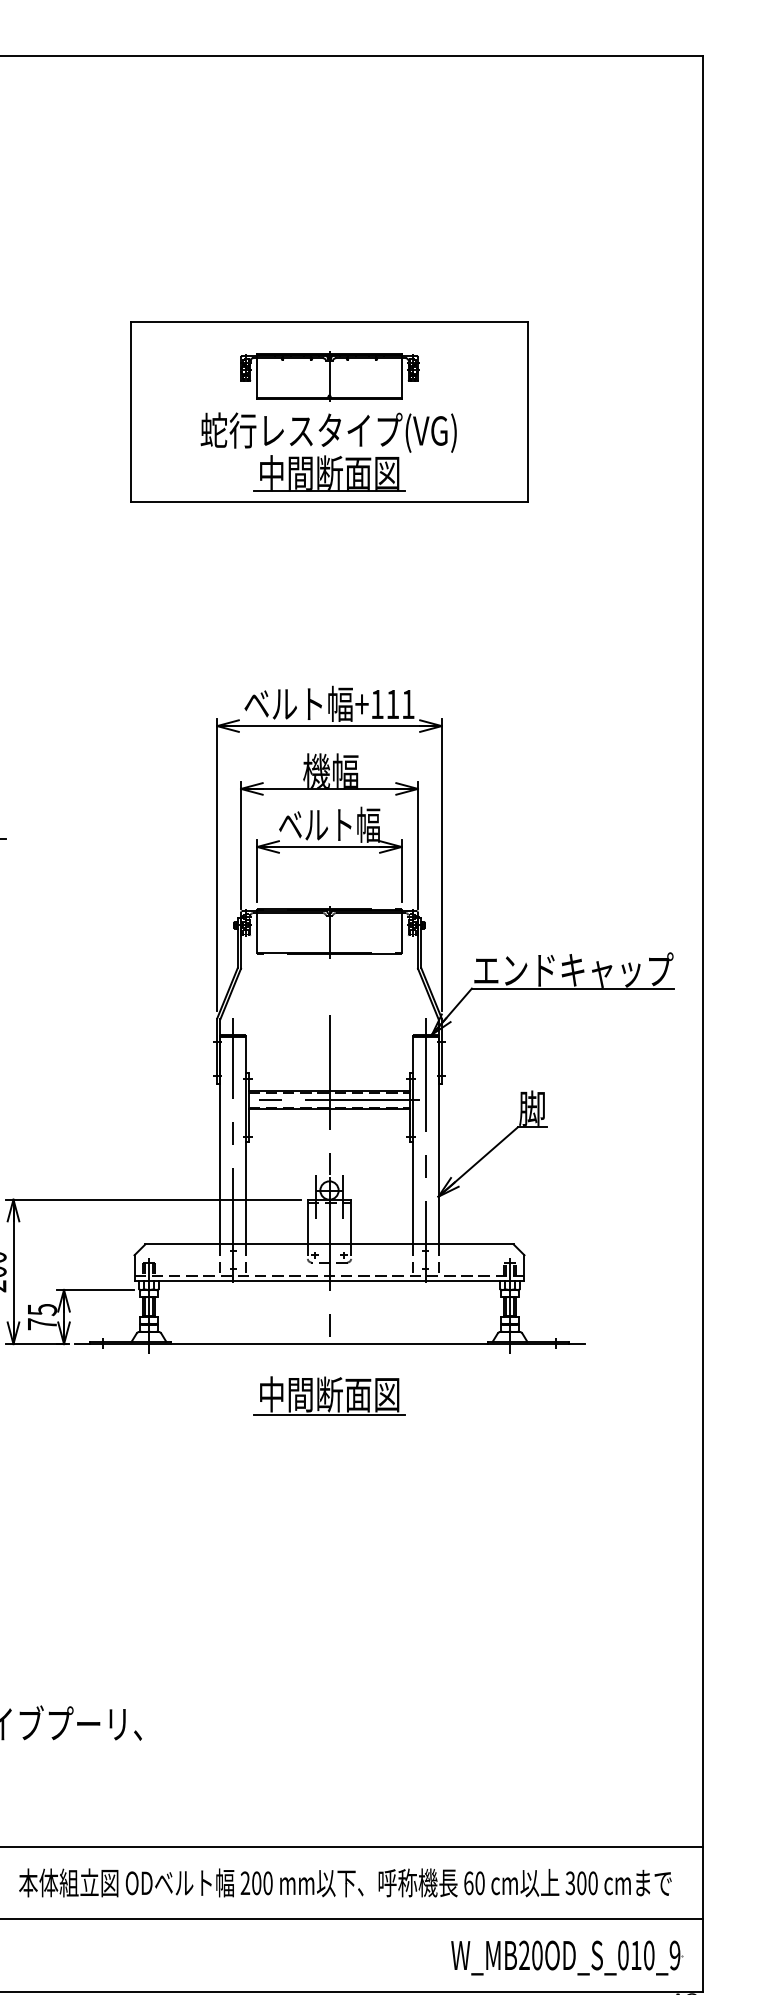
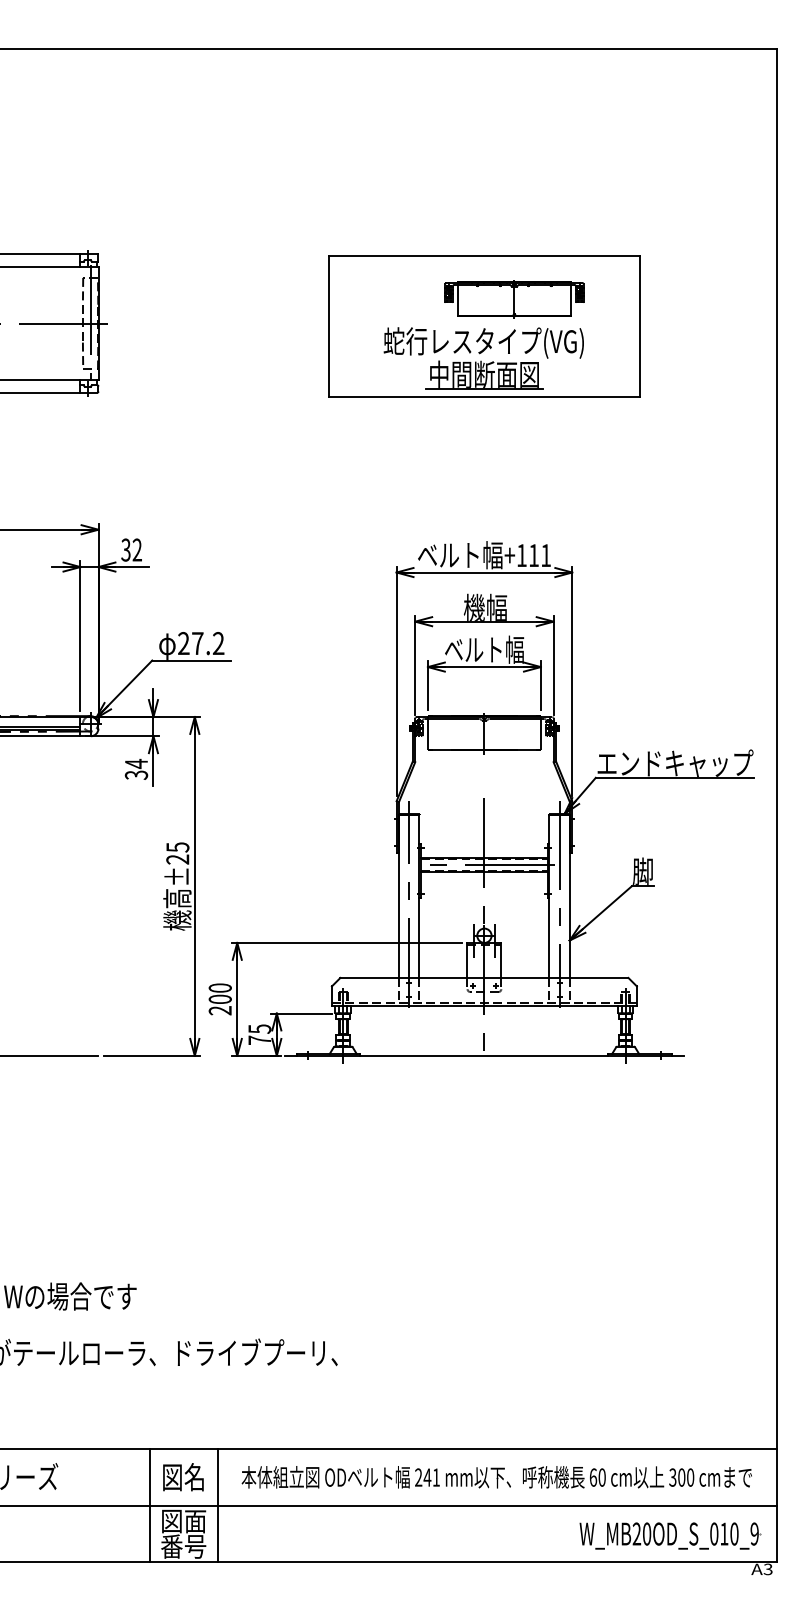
part: (329, 376) -> (514, 299), moved
part: (329, 1396) -> (484, 1096), removed
text: (261, 1883) -> (431, 1477), 200 -> 241

